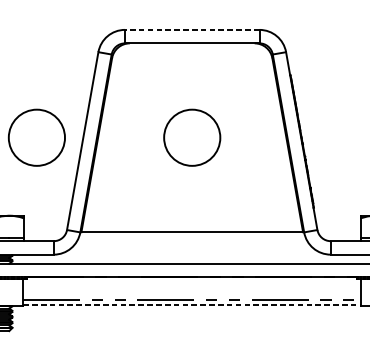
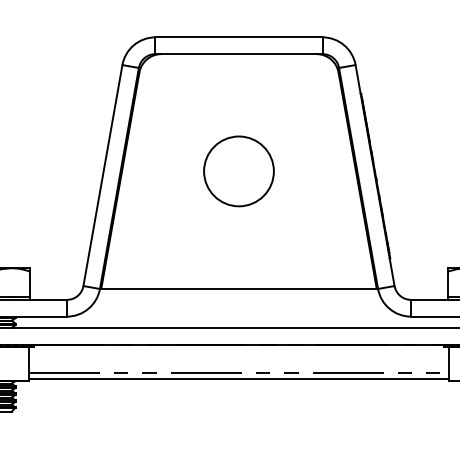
line: (192, 30) -> (239, 37), dashed -> solid
circle: (36, 137) -> (45, 171), removed
line: (192, 304) -> (239, 378), dashed -> solid

